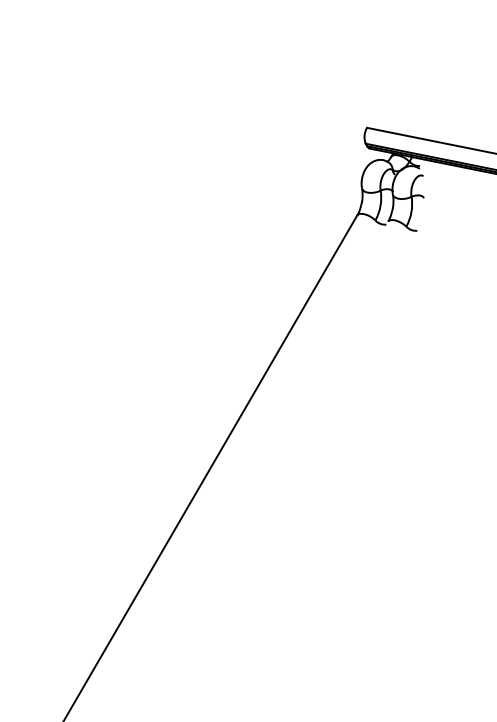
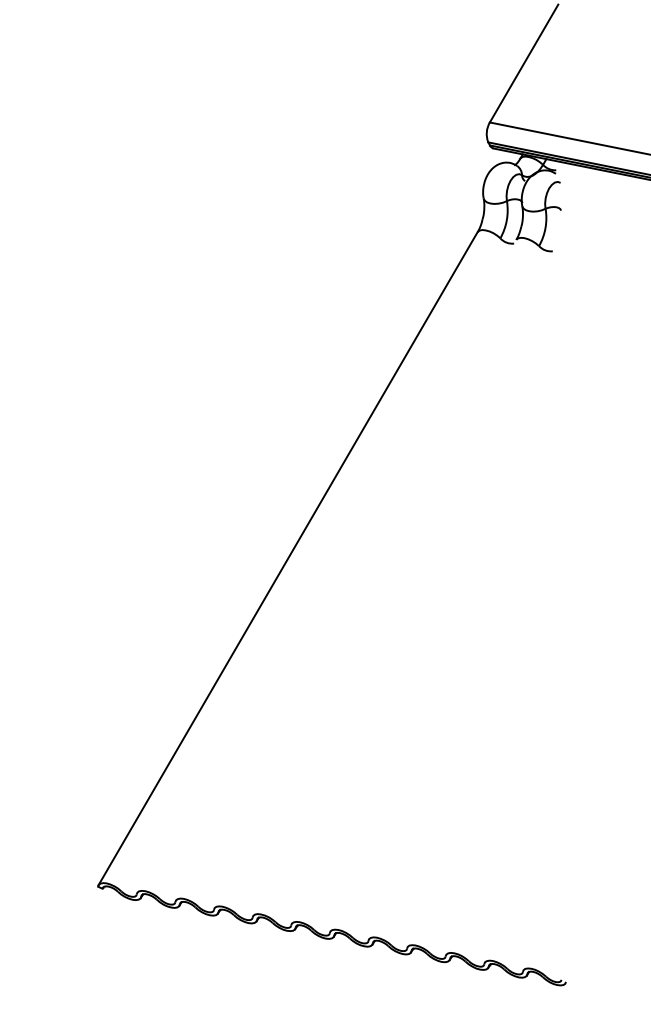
line: (393, 80) -> (523, 63), added

